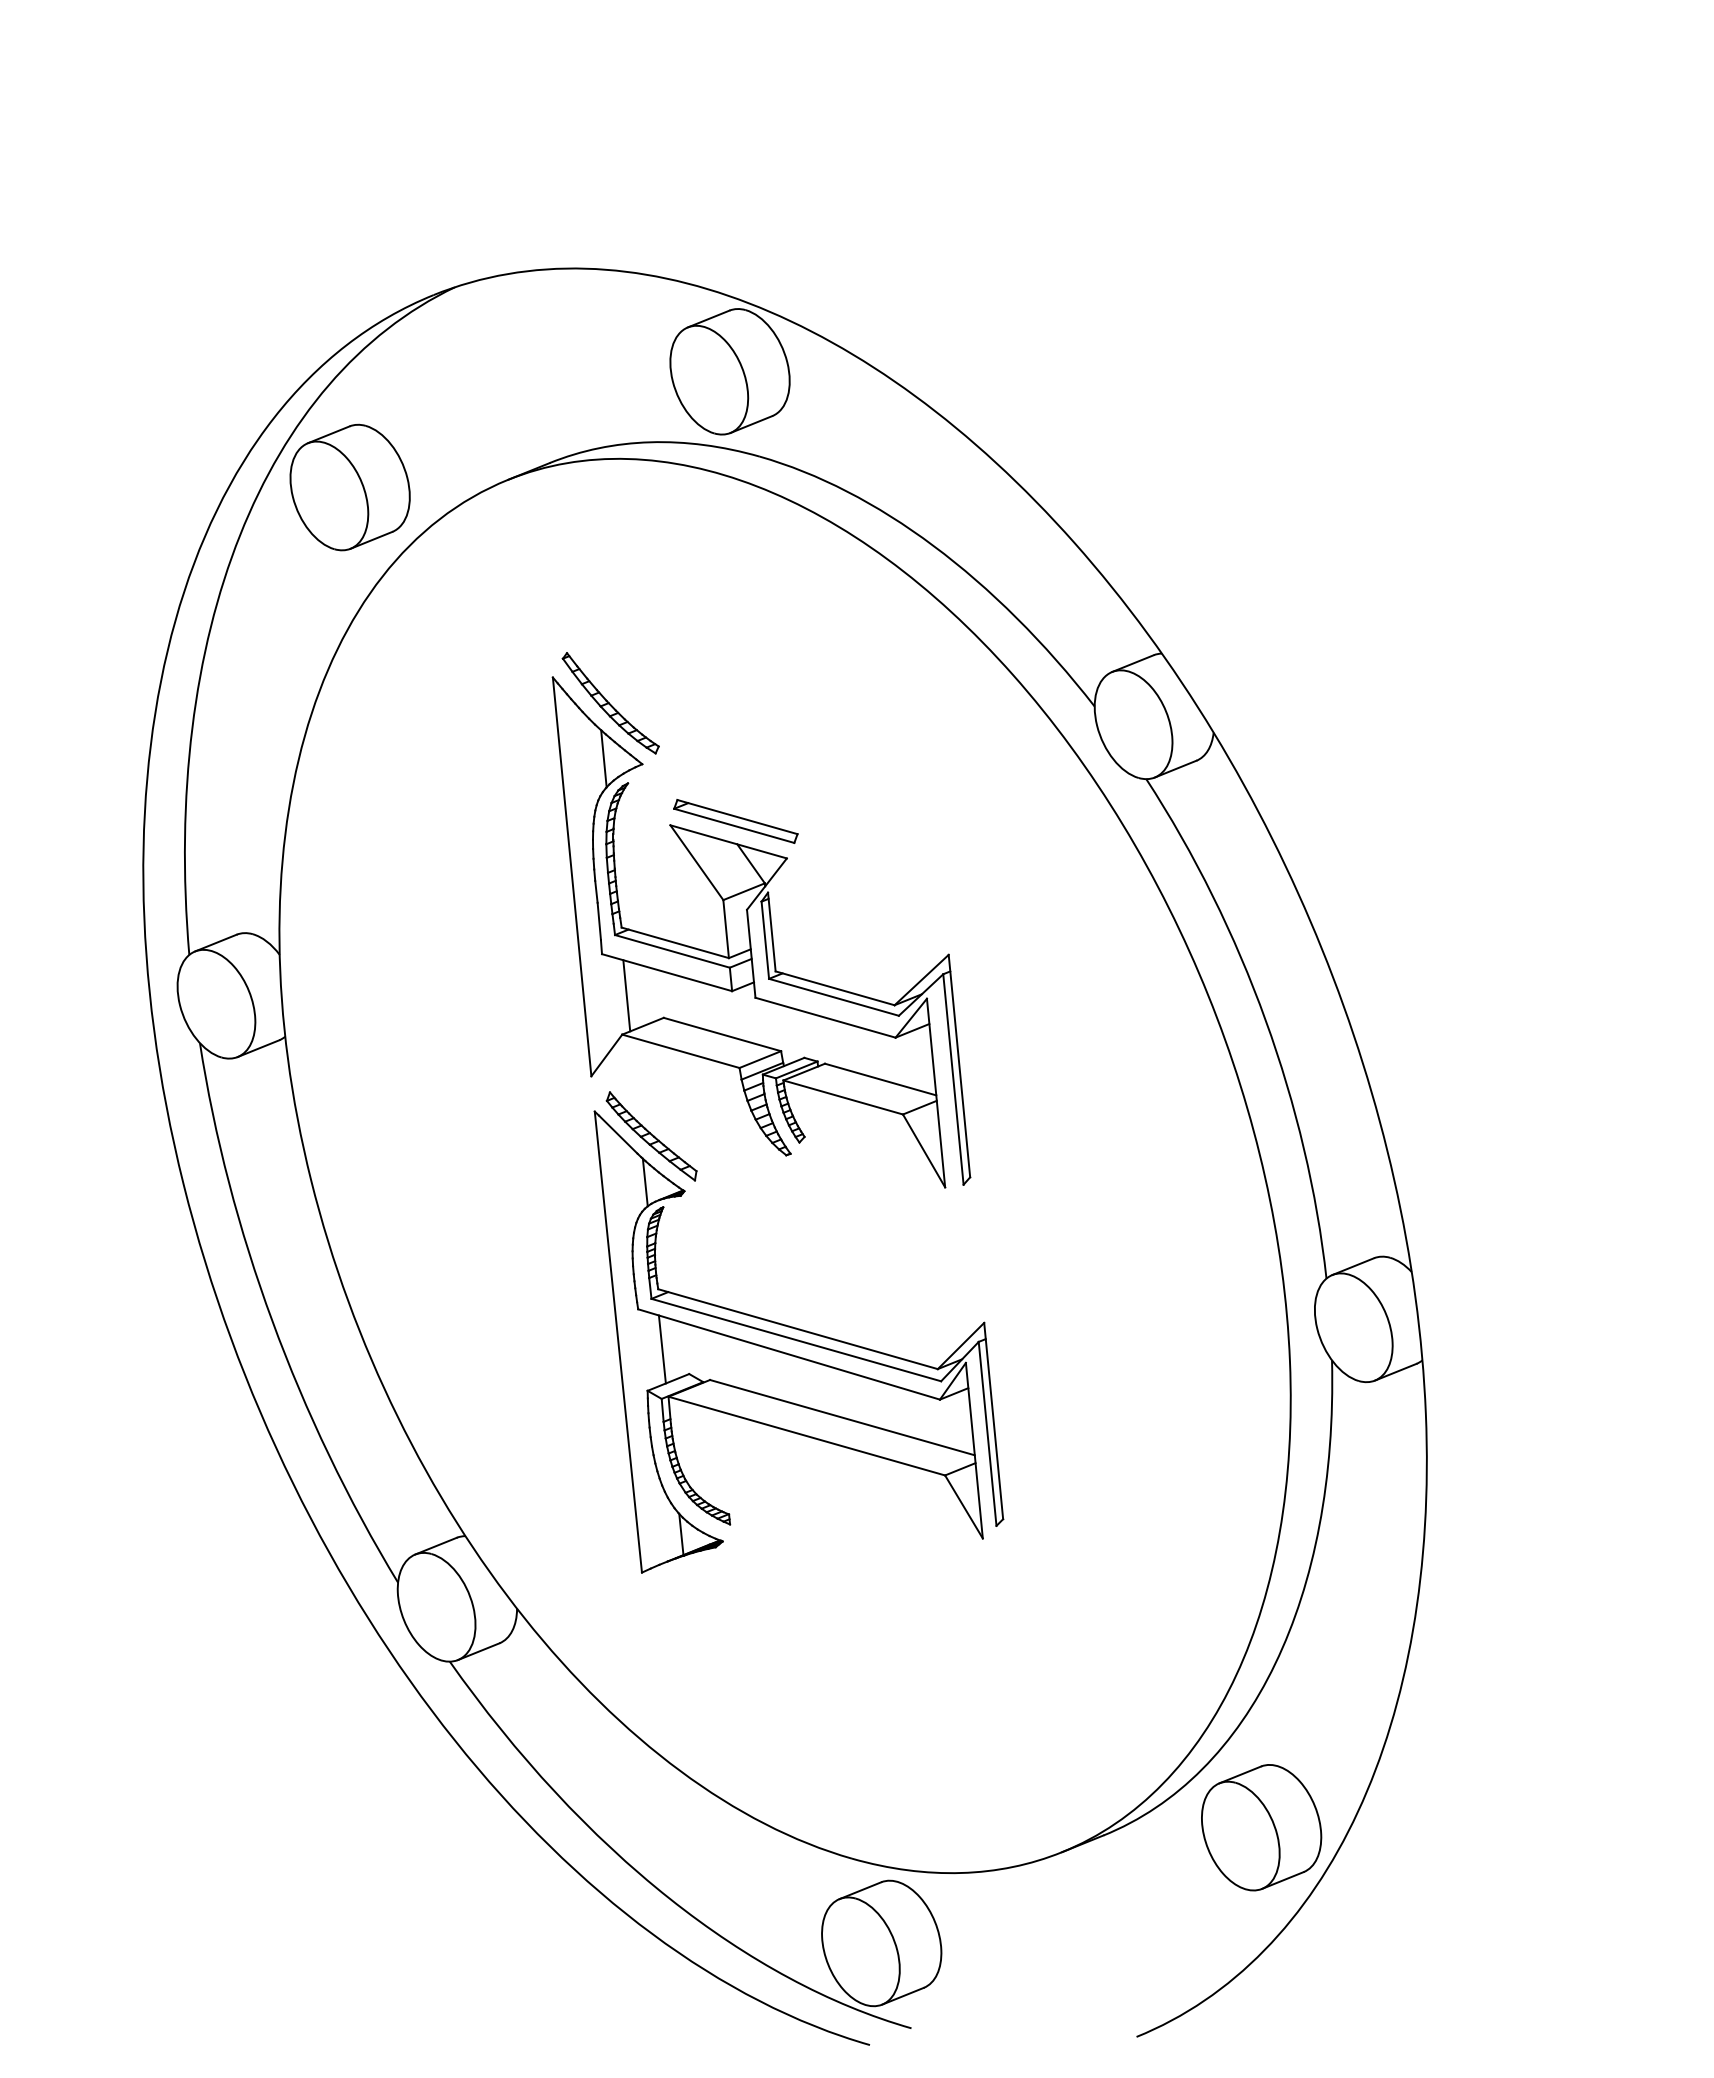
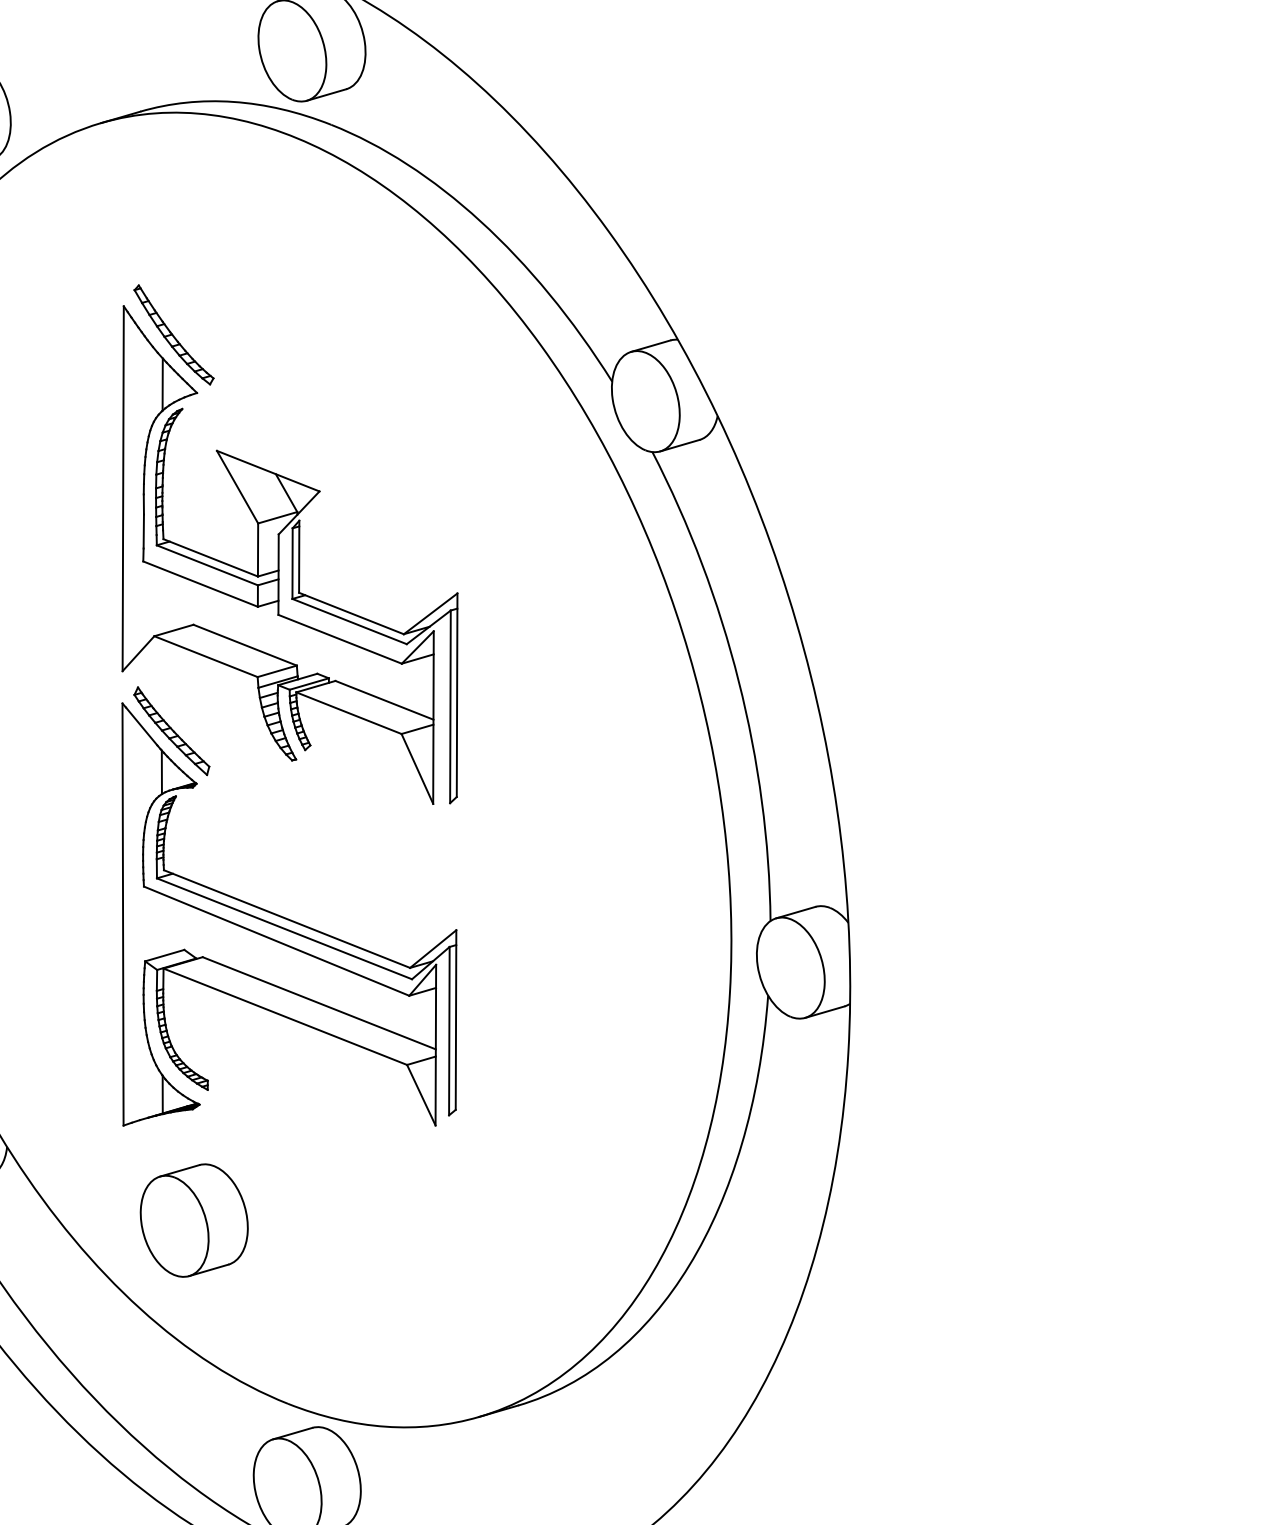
part: (735, 821) -> (276, 453), removed
line: (626, 995) -> (161, 601), removed
line: (661, 1349) -> (161, 925), removed
part: (1261, 1827) -> (194, 1220), moved

